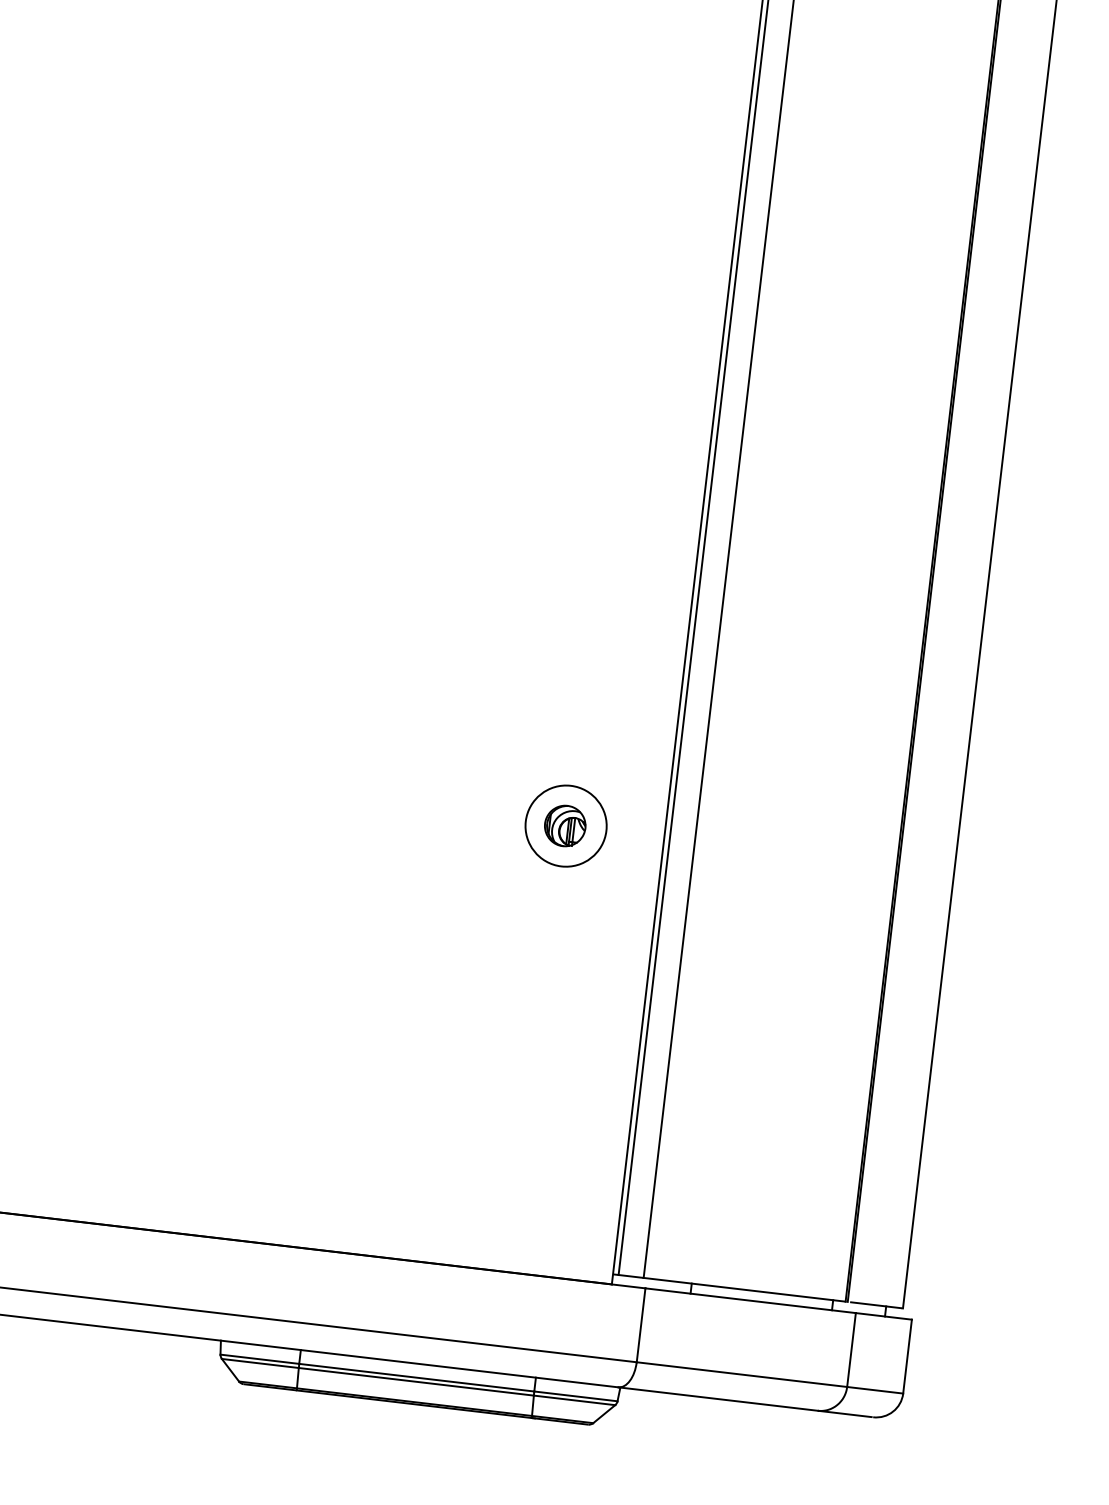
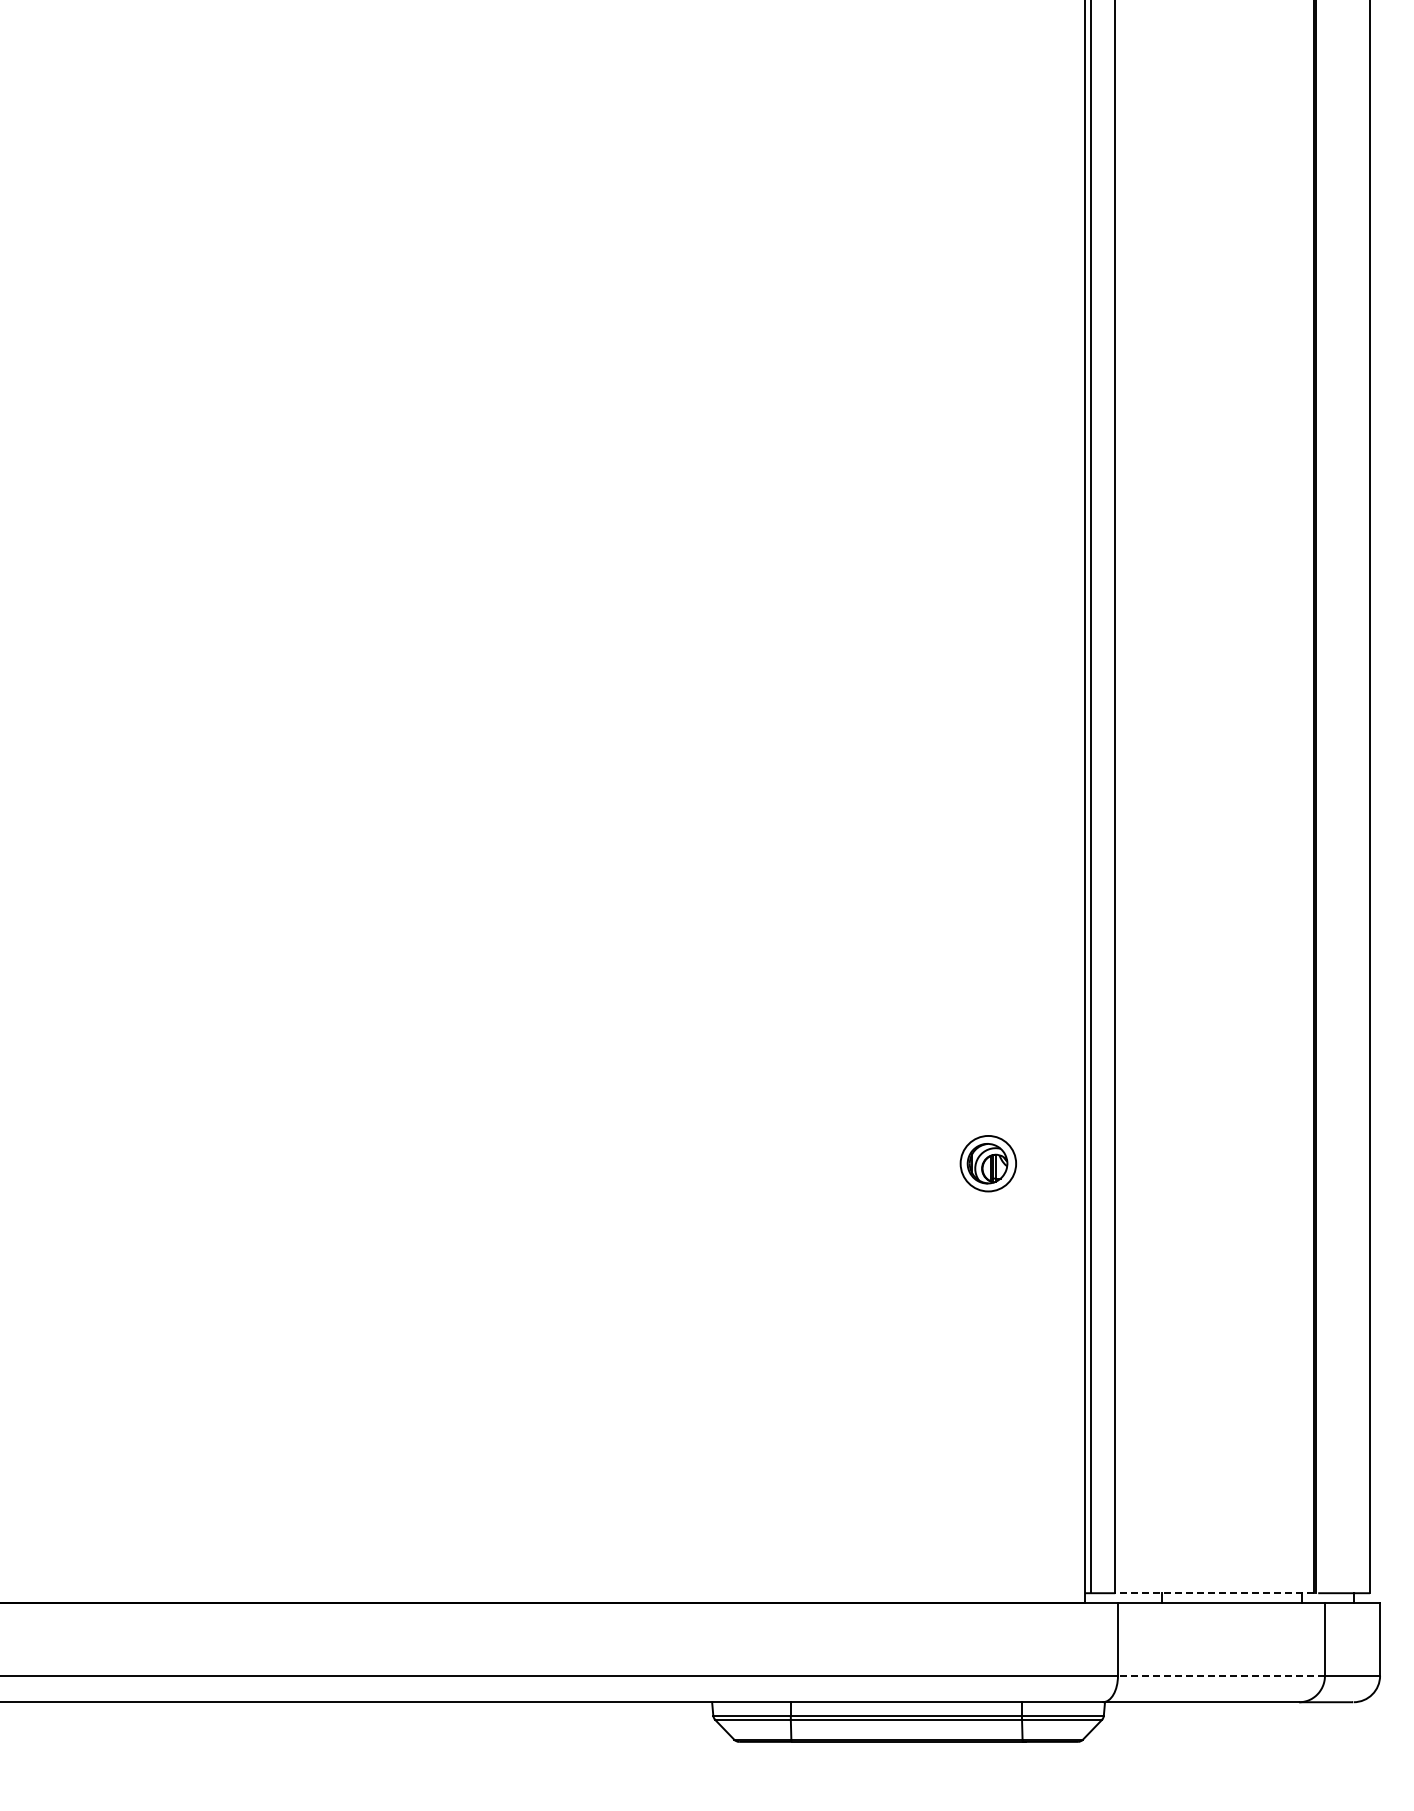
circle: (566, 825) -> (988, 1163), size x0.7
line: (743, 1289) -> (1213, 1593), solid -> dashed
line: (741, 1374) -> (1221, 1675), solid -> dashed

